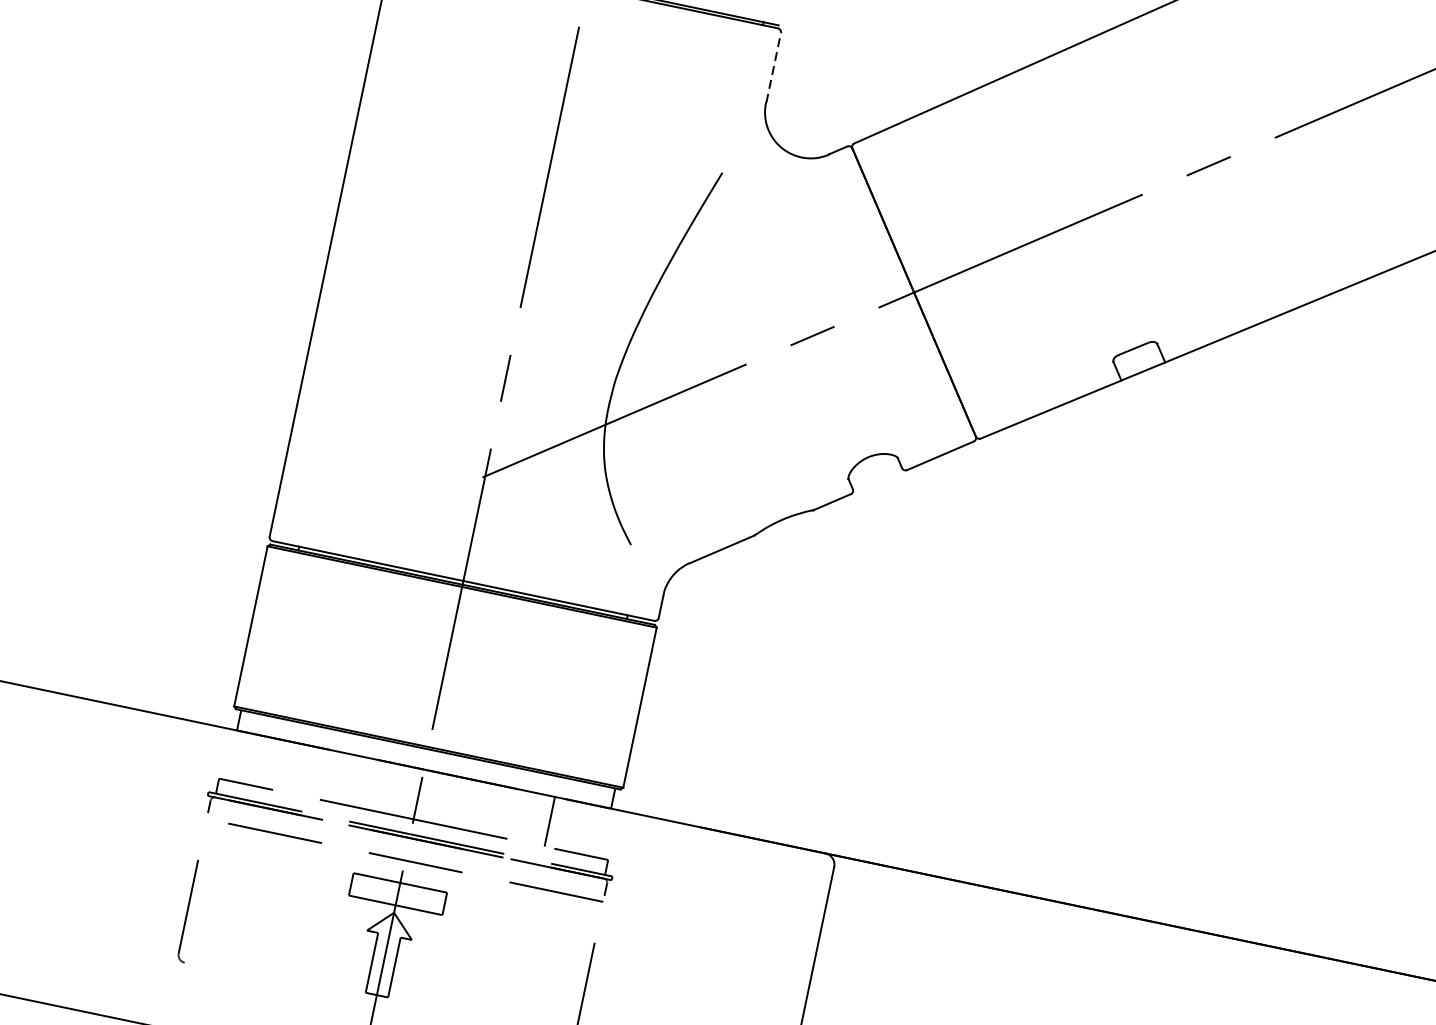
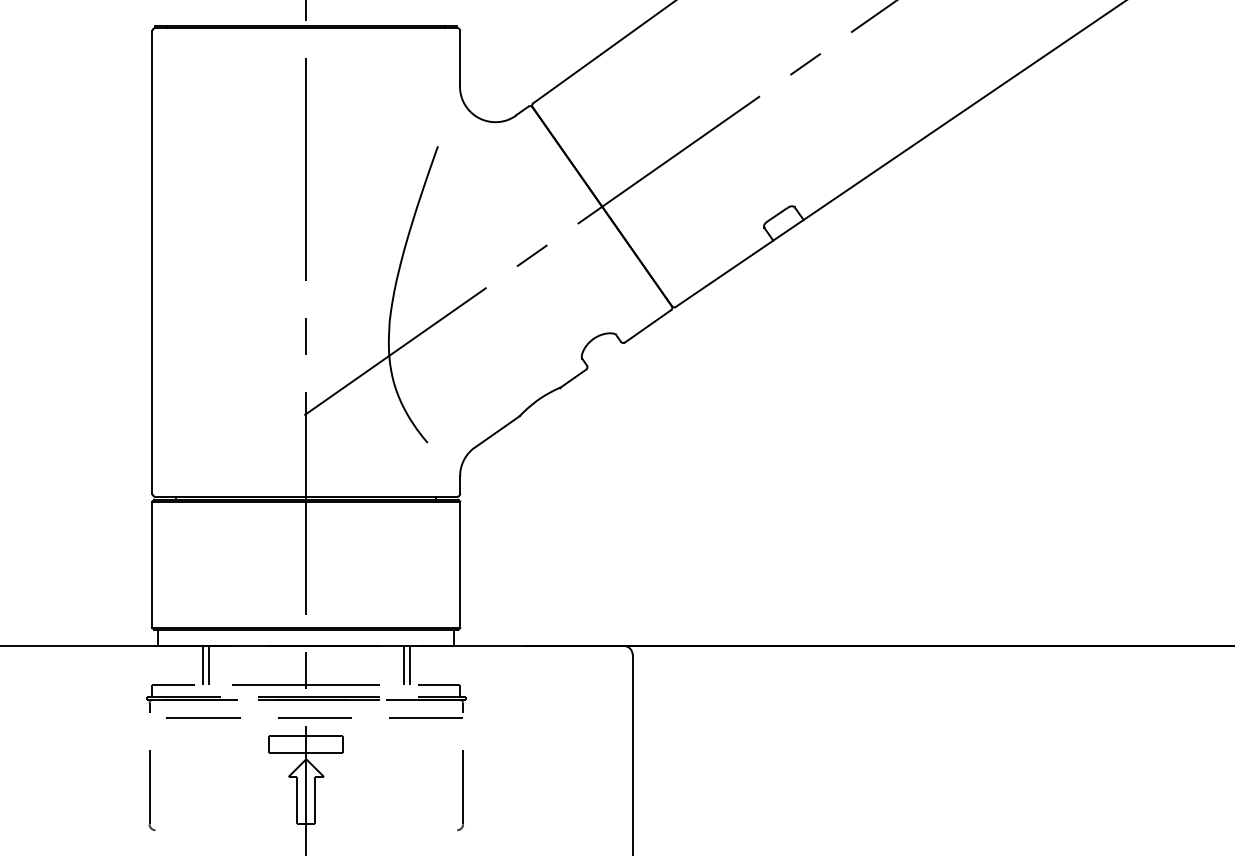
line: (774, 67) -> (460, 58), dashed -> solid
line: (287, 766) -> (202, 665), added
line: (295, 768) -> (208, 665), added
line: (541, 819) -> (403, 665), added

